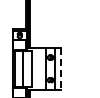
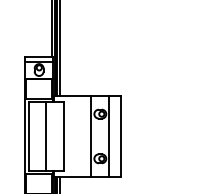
line: (61, 68) -> (121, 135), dashed -> solid

